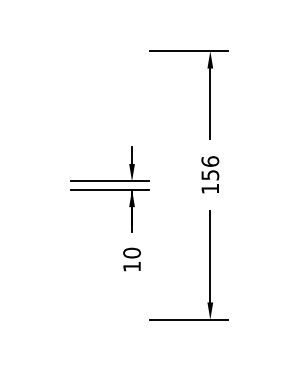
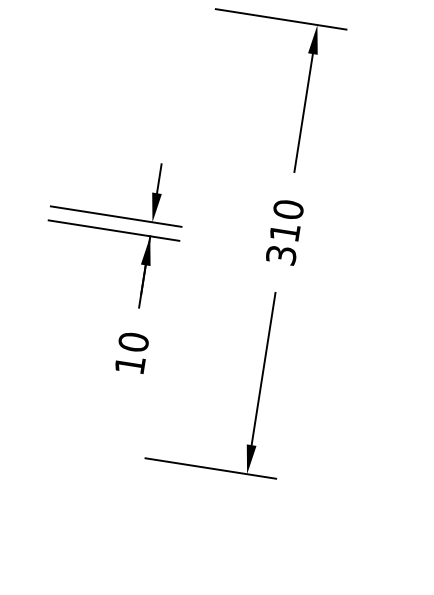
text: (210, 174) -> (285, 231), 156 -> 310

